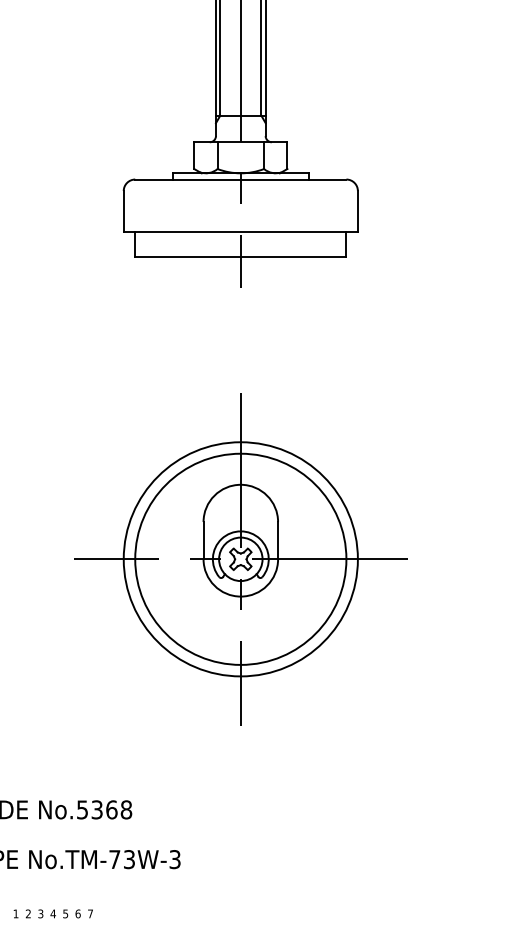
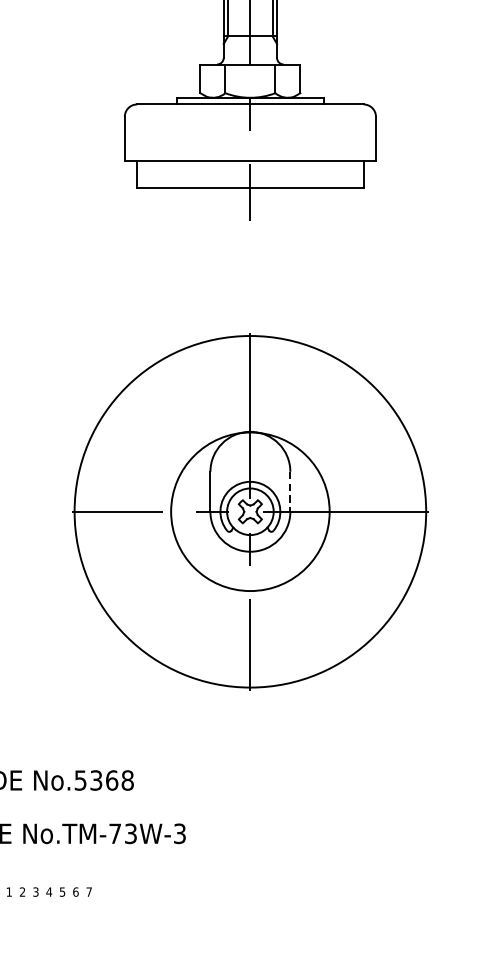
line: (278, 540) -> (290, 491), solid -> dashed
circle: (240, 558) -> (250, 510), size x0.7
circle: (240, 559) -> (250, 511), size x1.4

